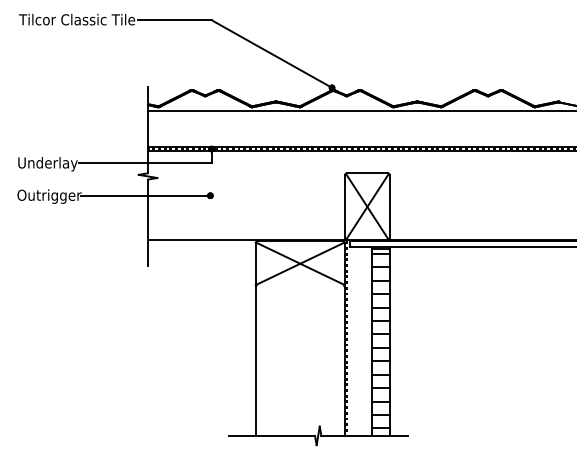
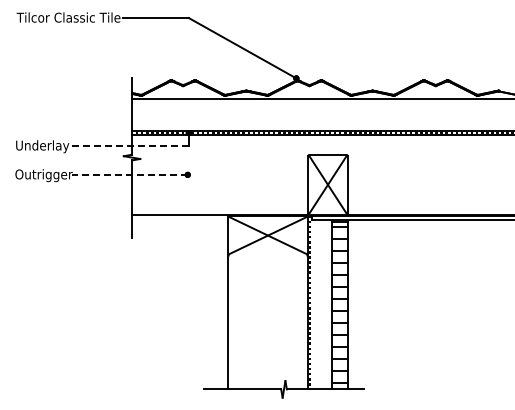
line: (145, 162) -> (129, 145), solid -> dashed
line: (145, 195) -> (129, 174), solid -> dashed

